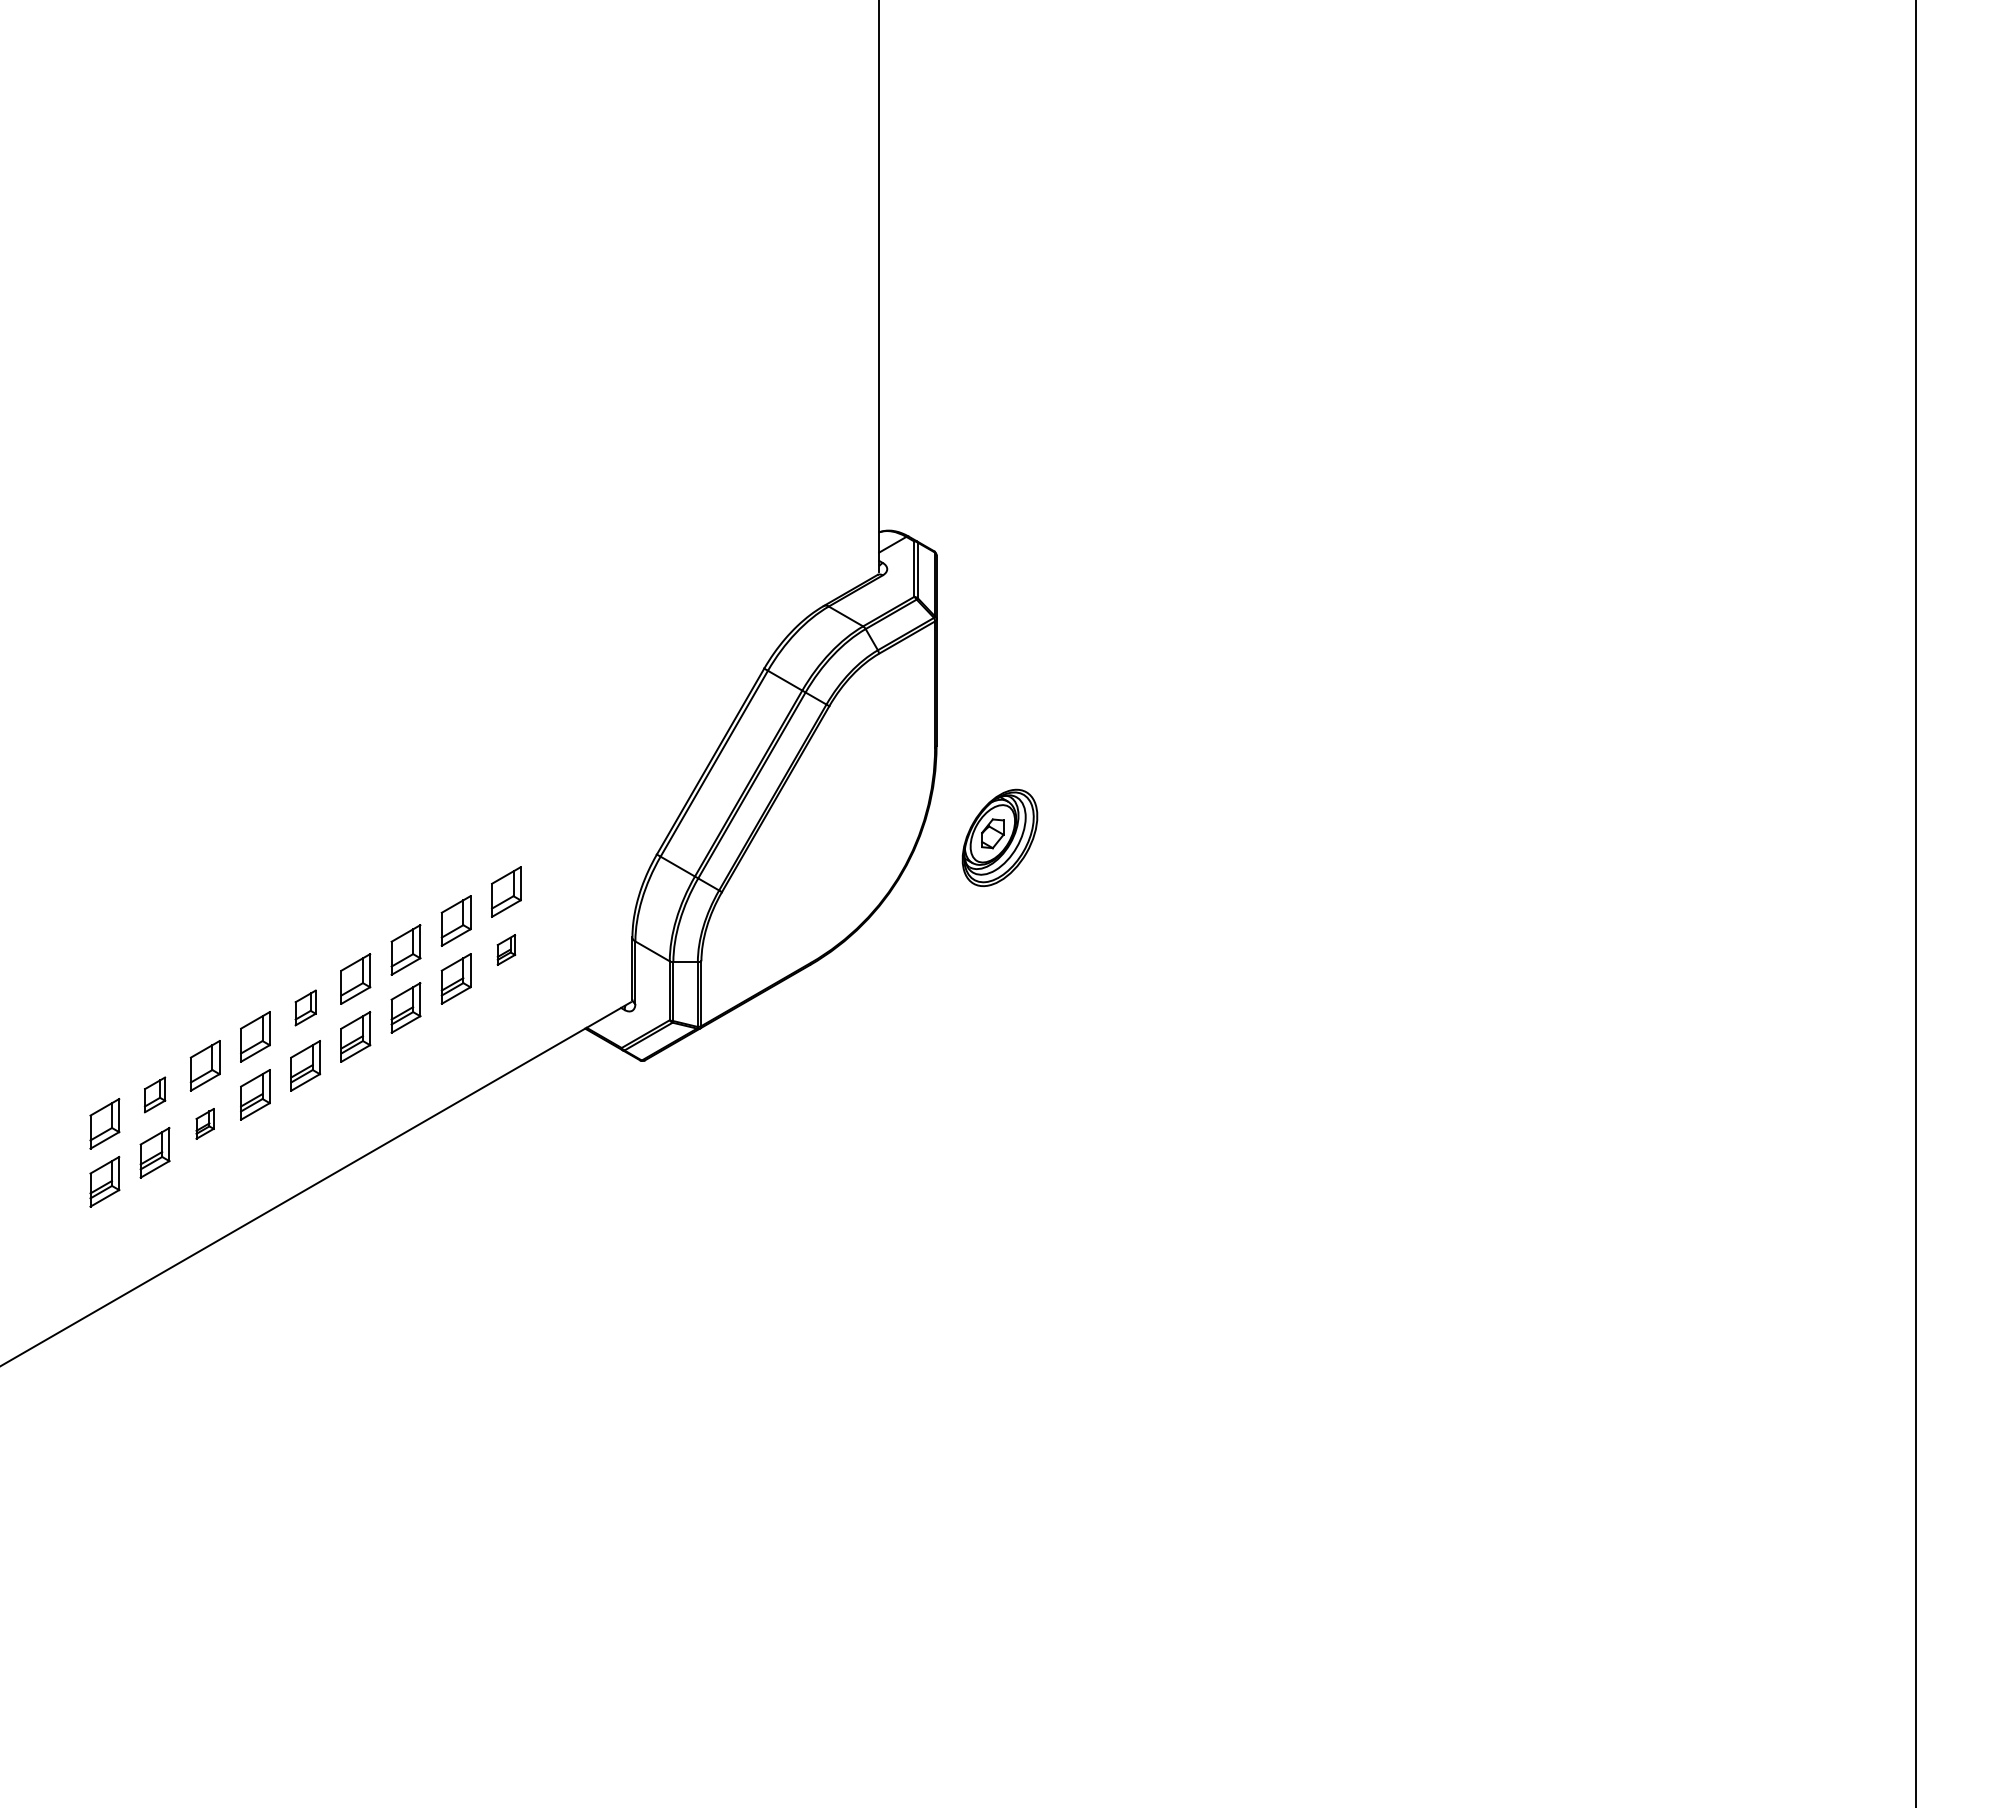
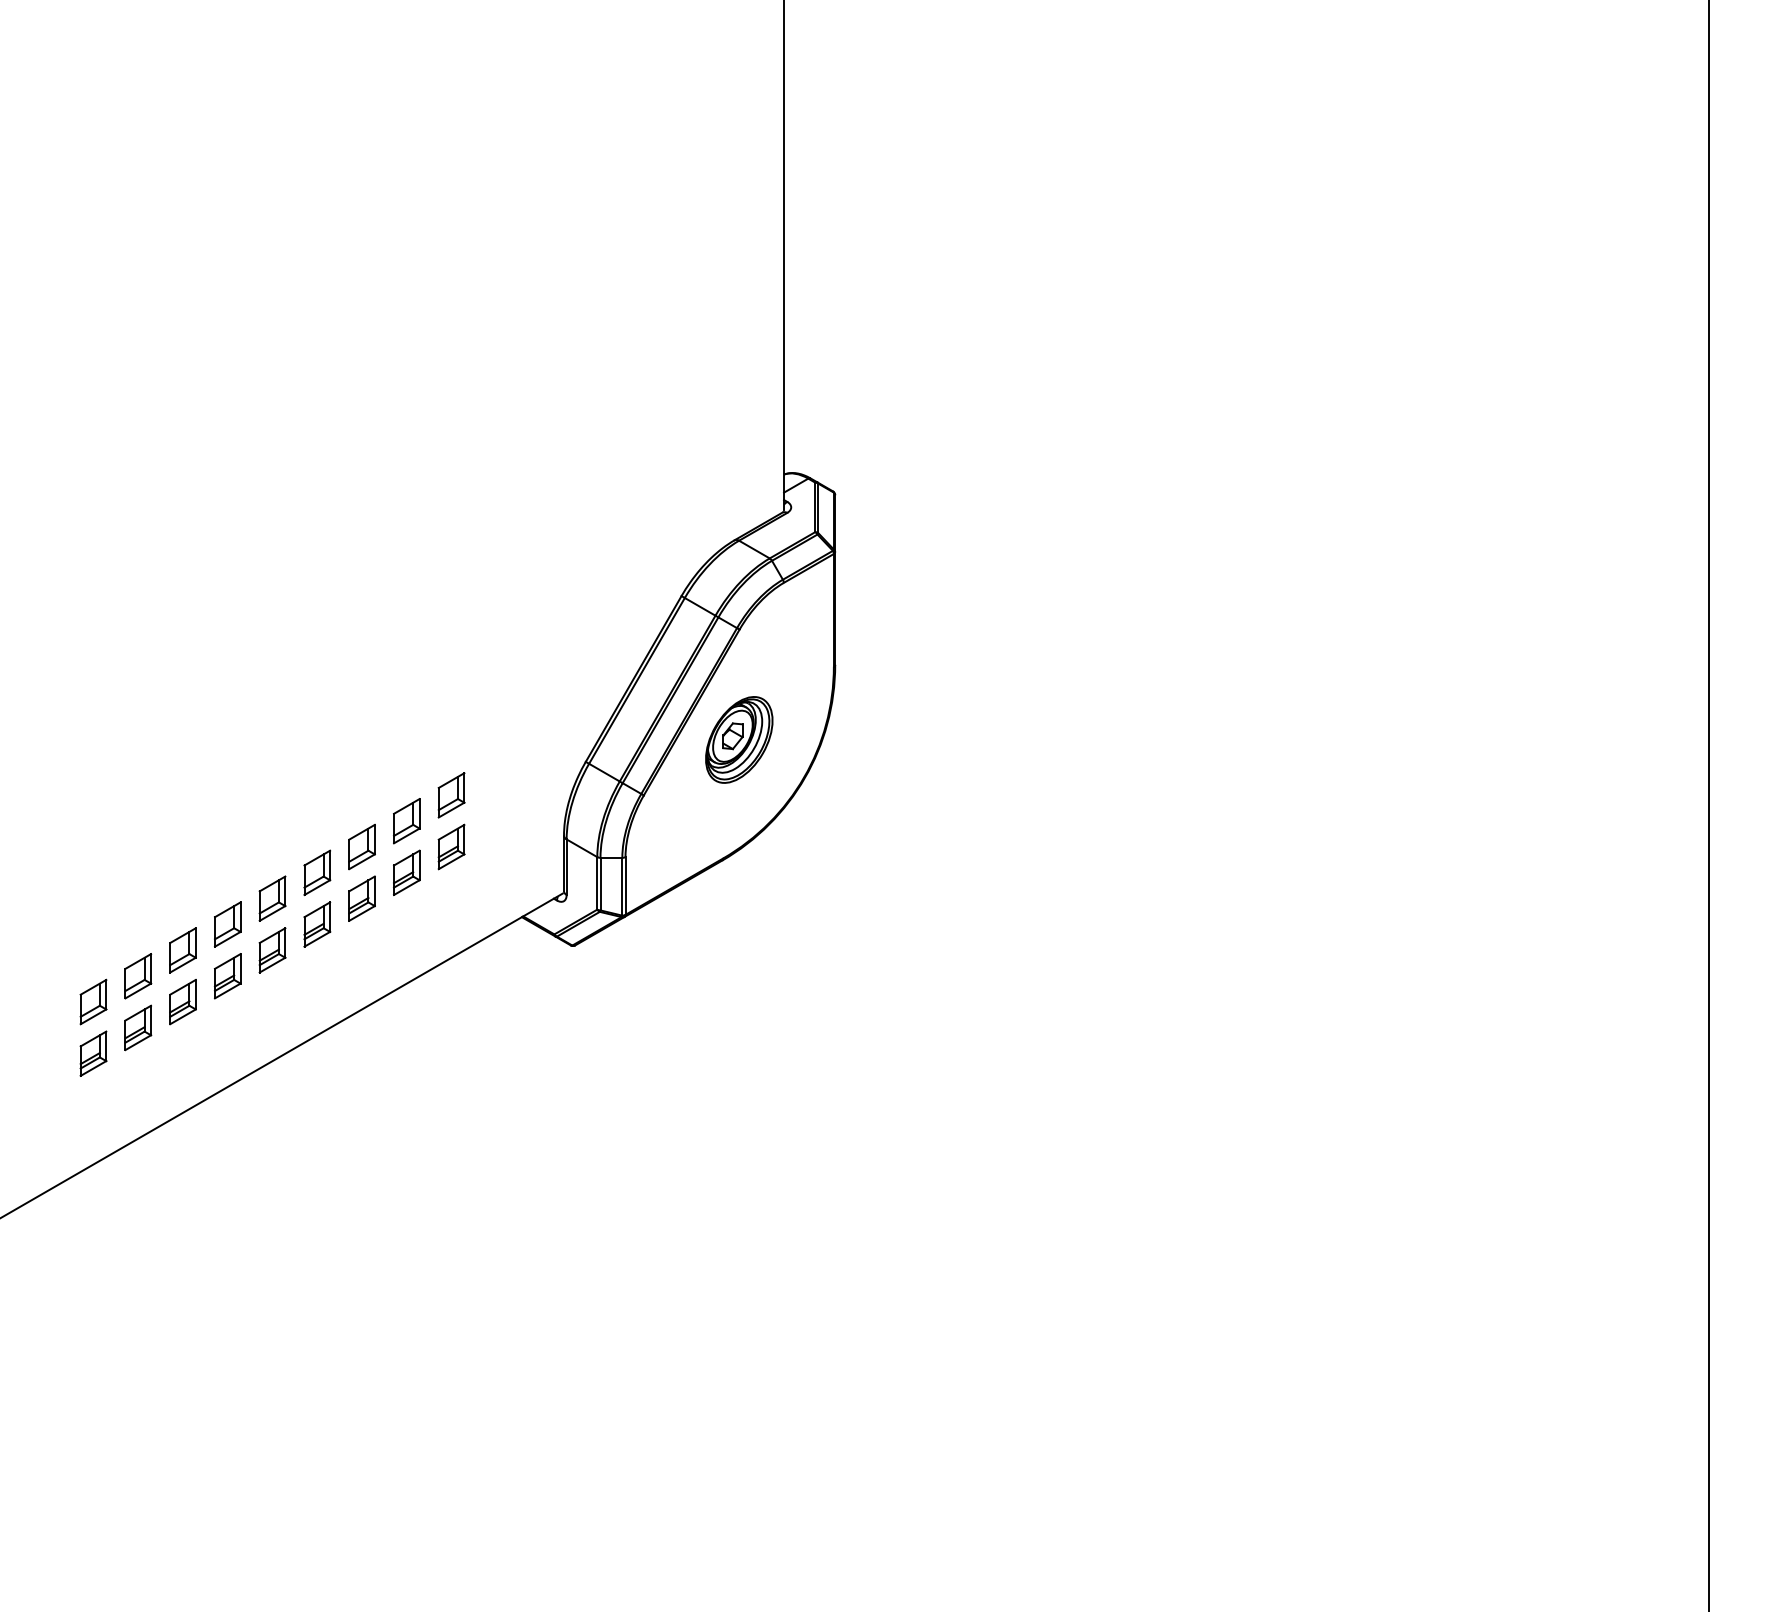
part: (999, 837) -> (738, 739), moved
part: (506, 949) -> (451, 846), size x1.67
part: (305, 1007) -> (272, 898), size x1.43
part: (154, 1094) -> (137, 975), size x1.43
part: (204, 1123) -> (182, 1001), size x1.67

